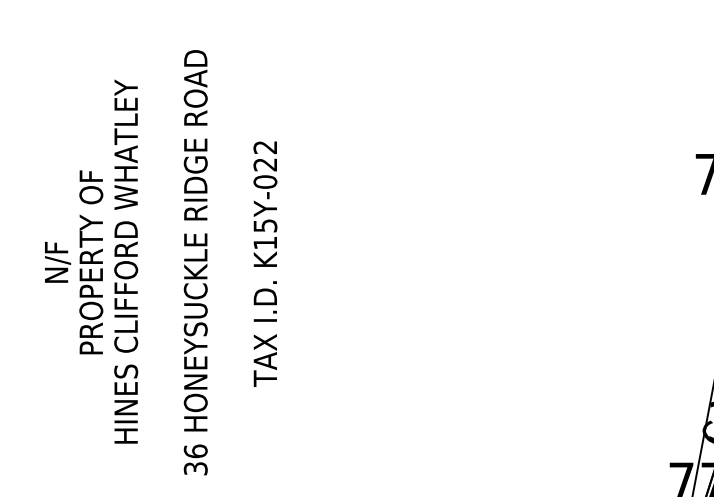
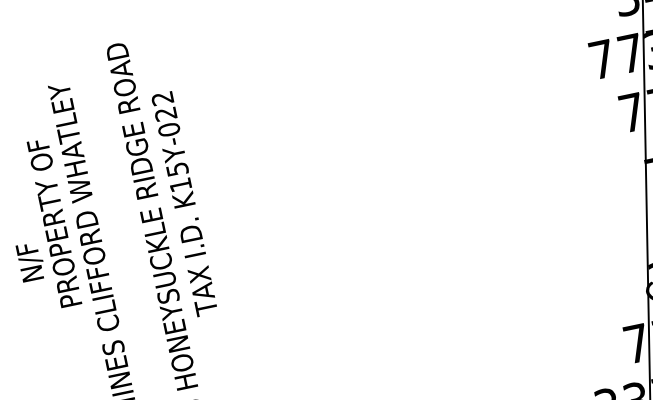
text: (91, 262) -> (54, 223), moved
text: (265, 263) -> (184, 203), moved

